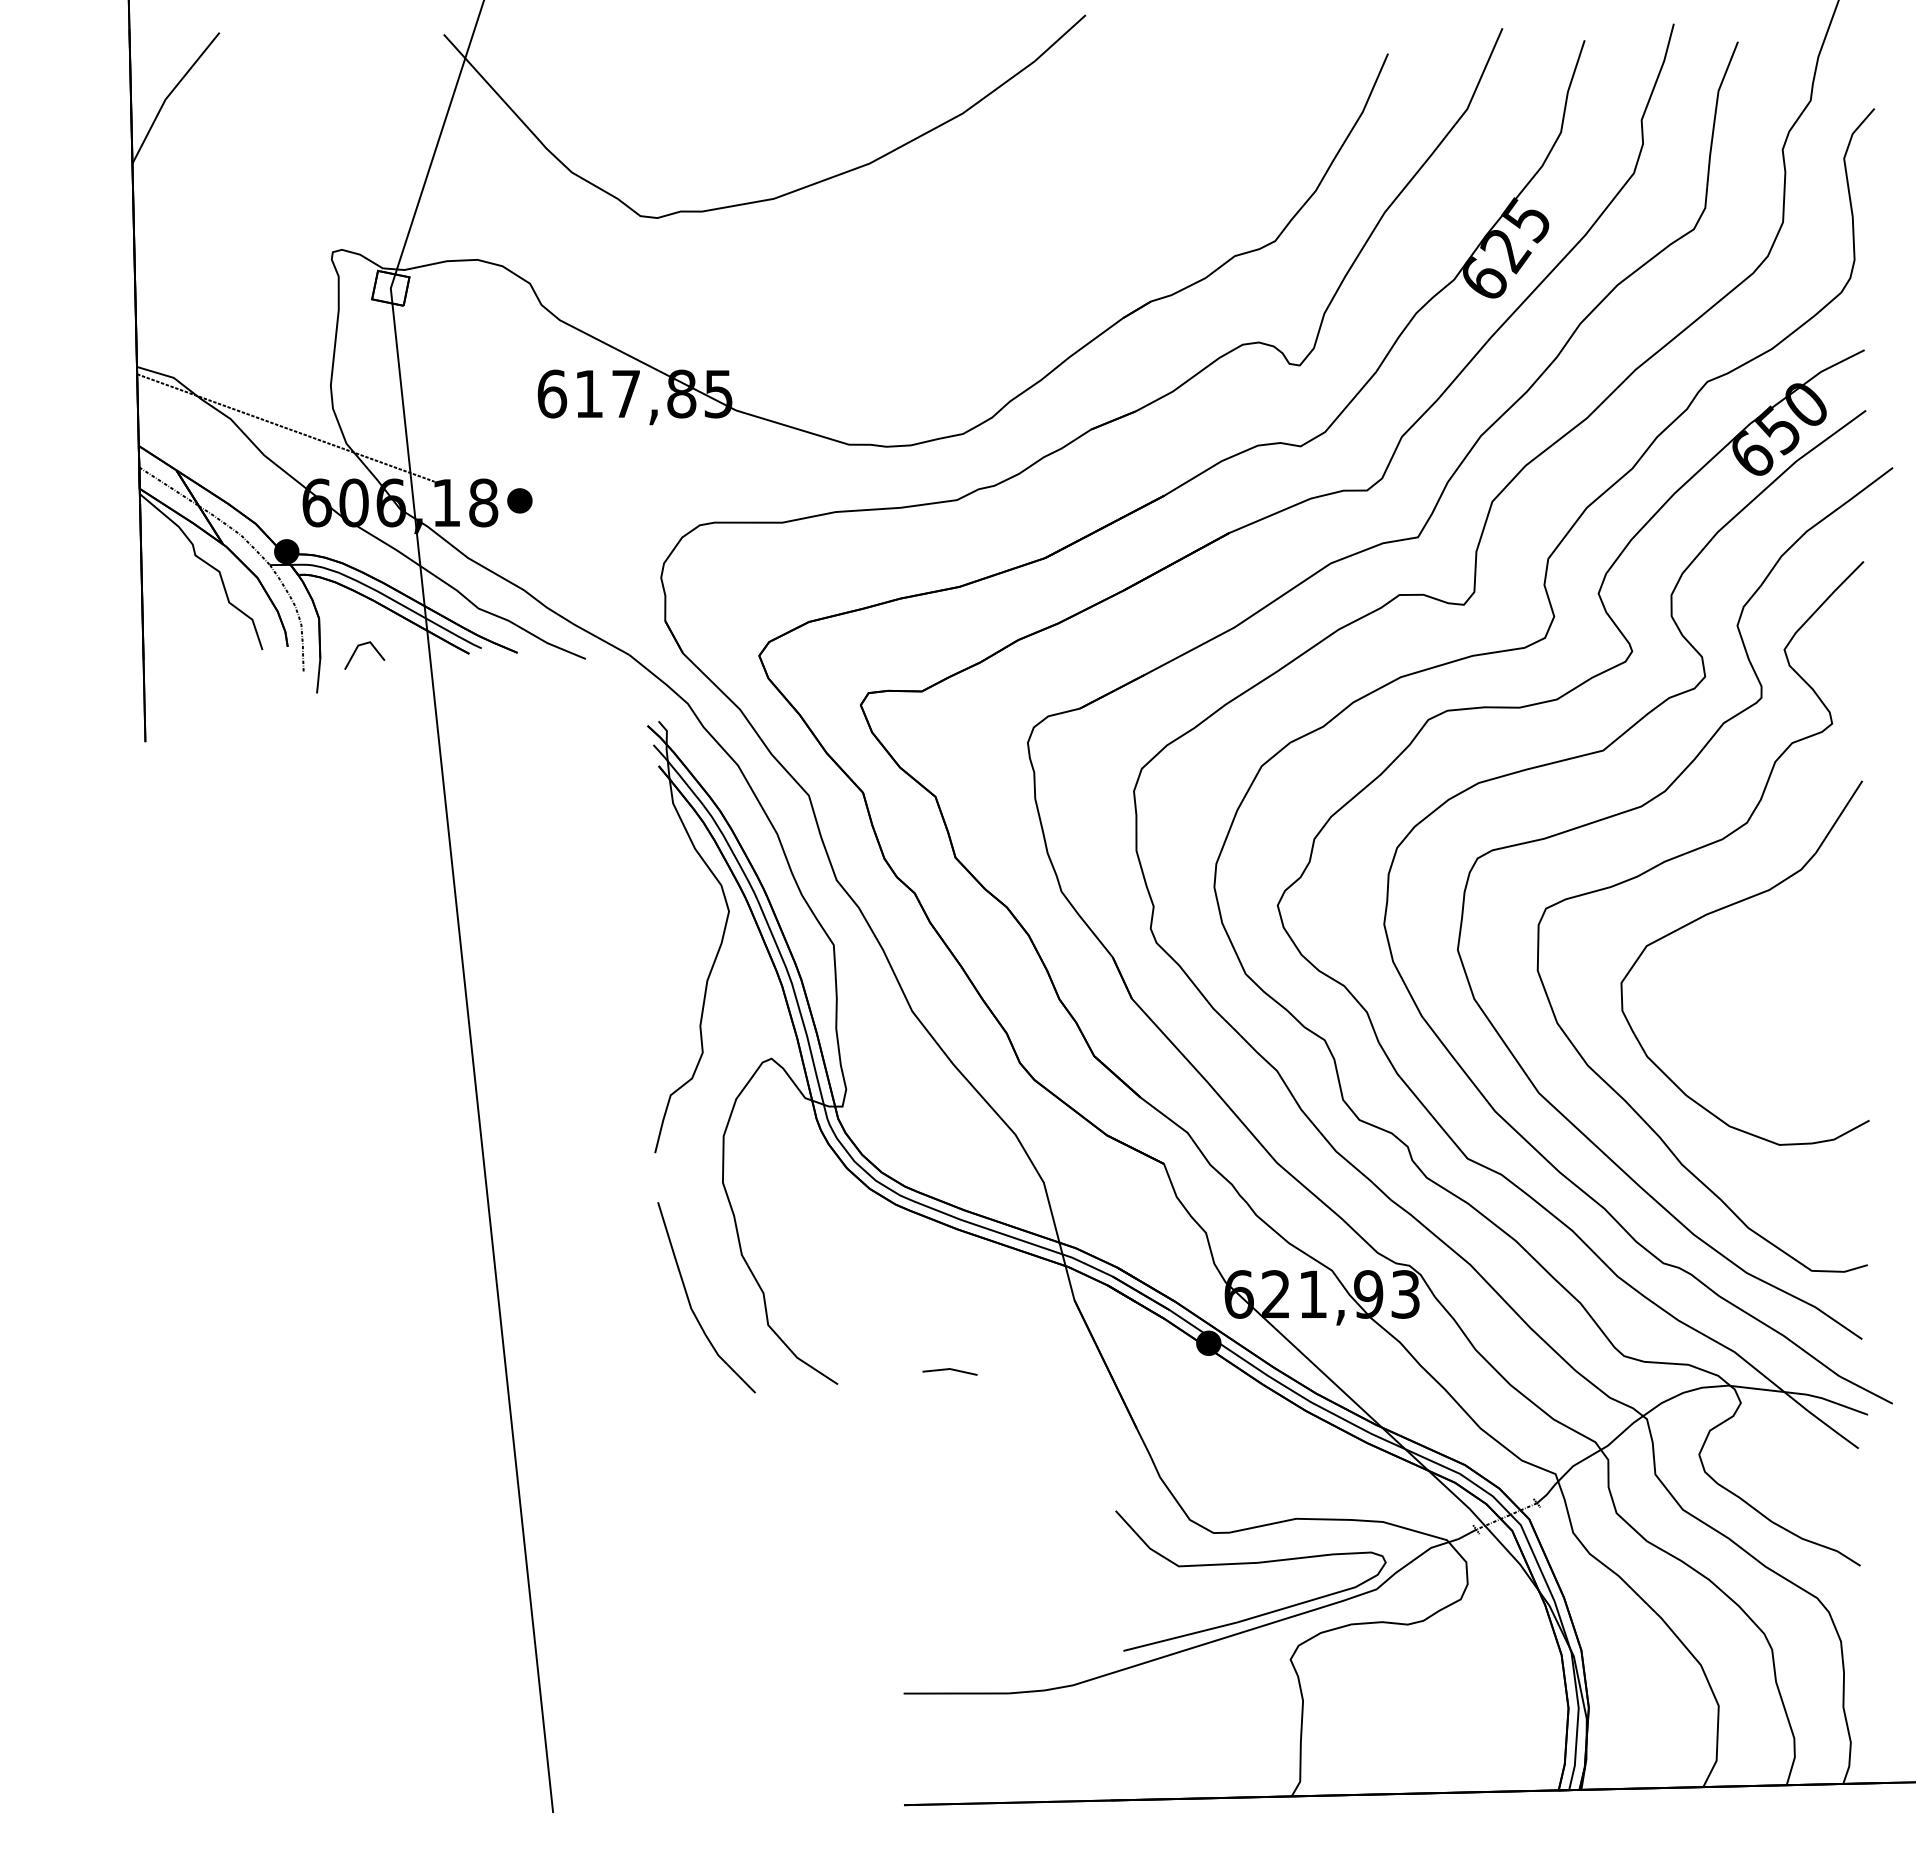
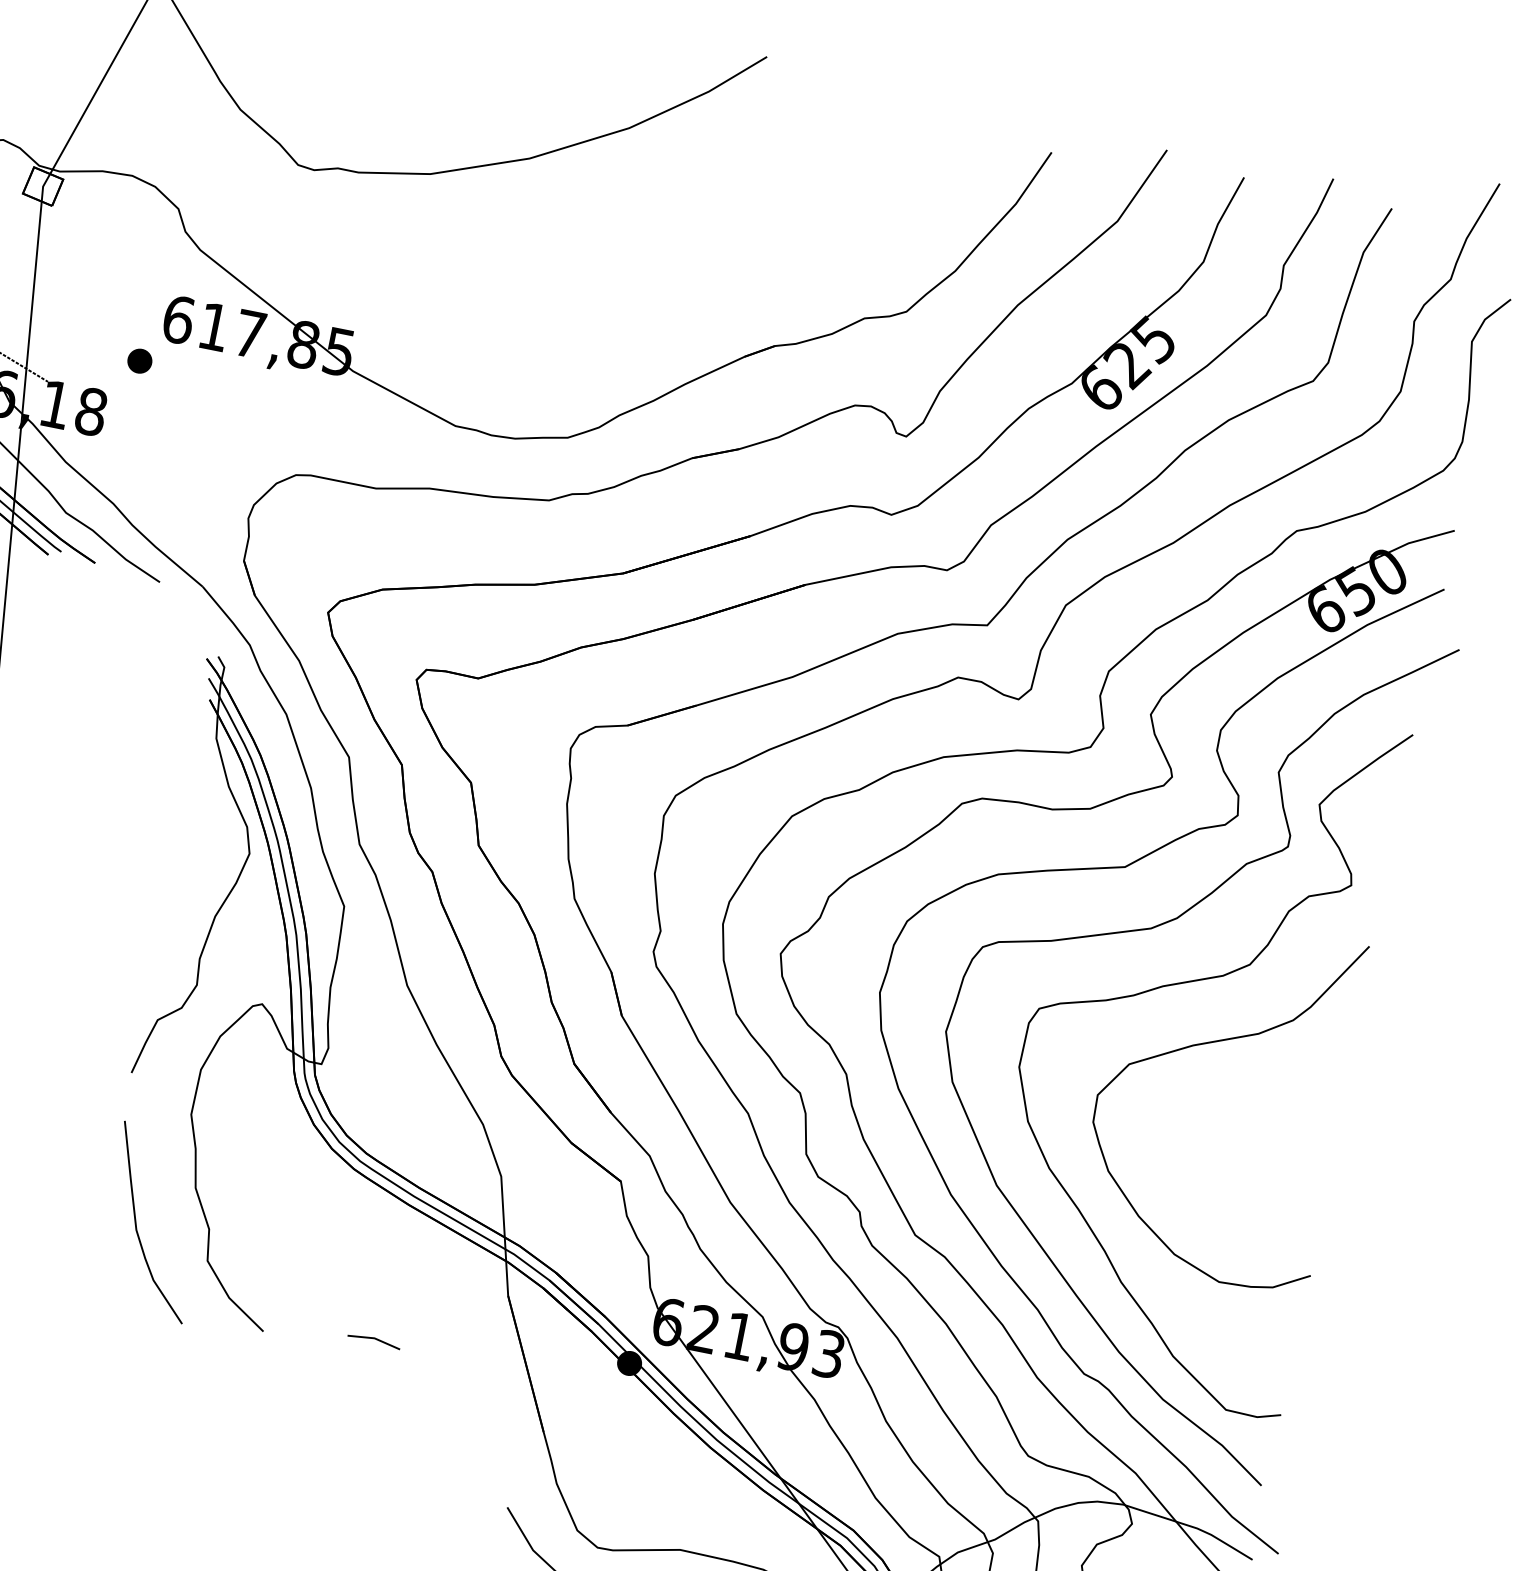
part: (519, 500) -> (139, 360), moved

